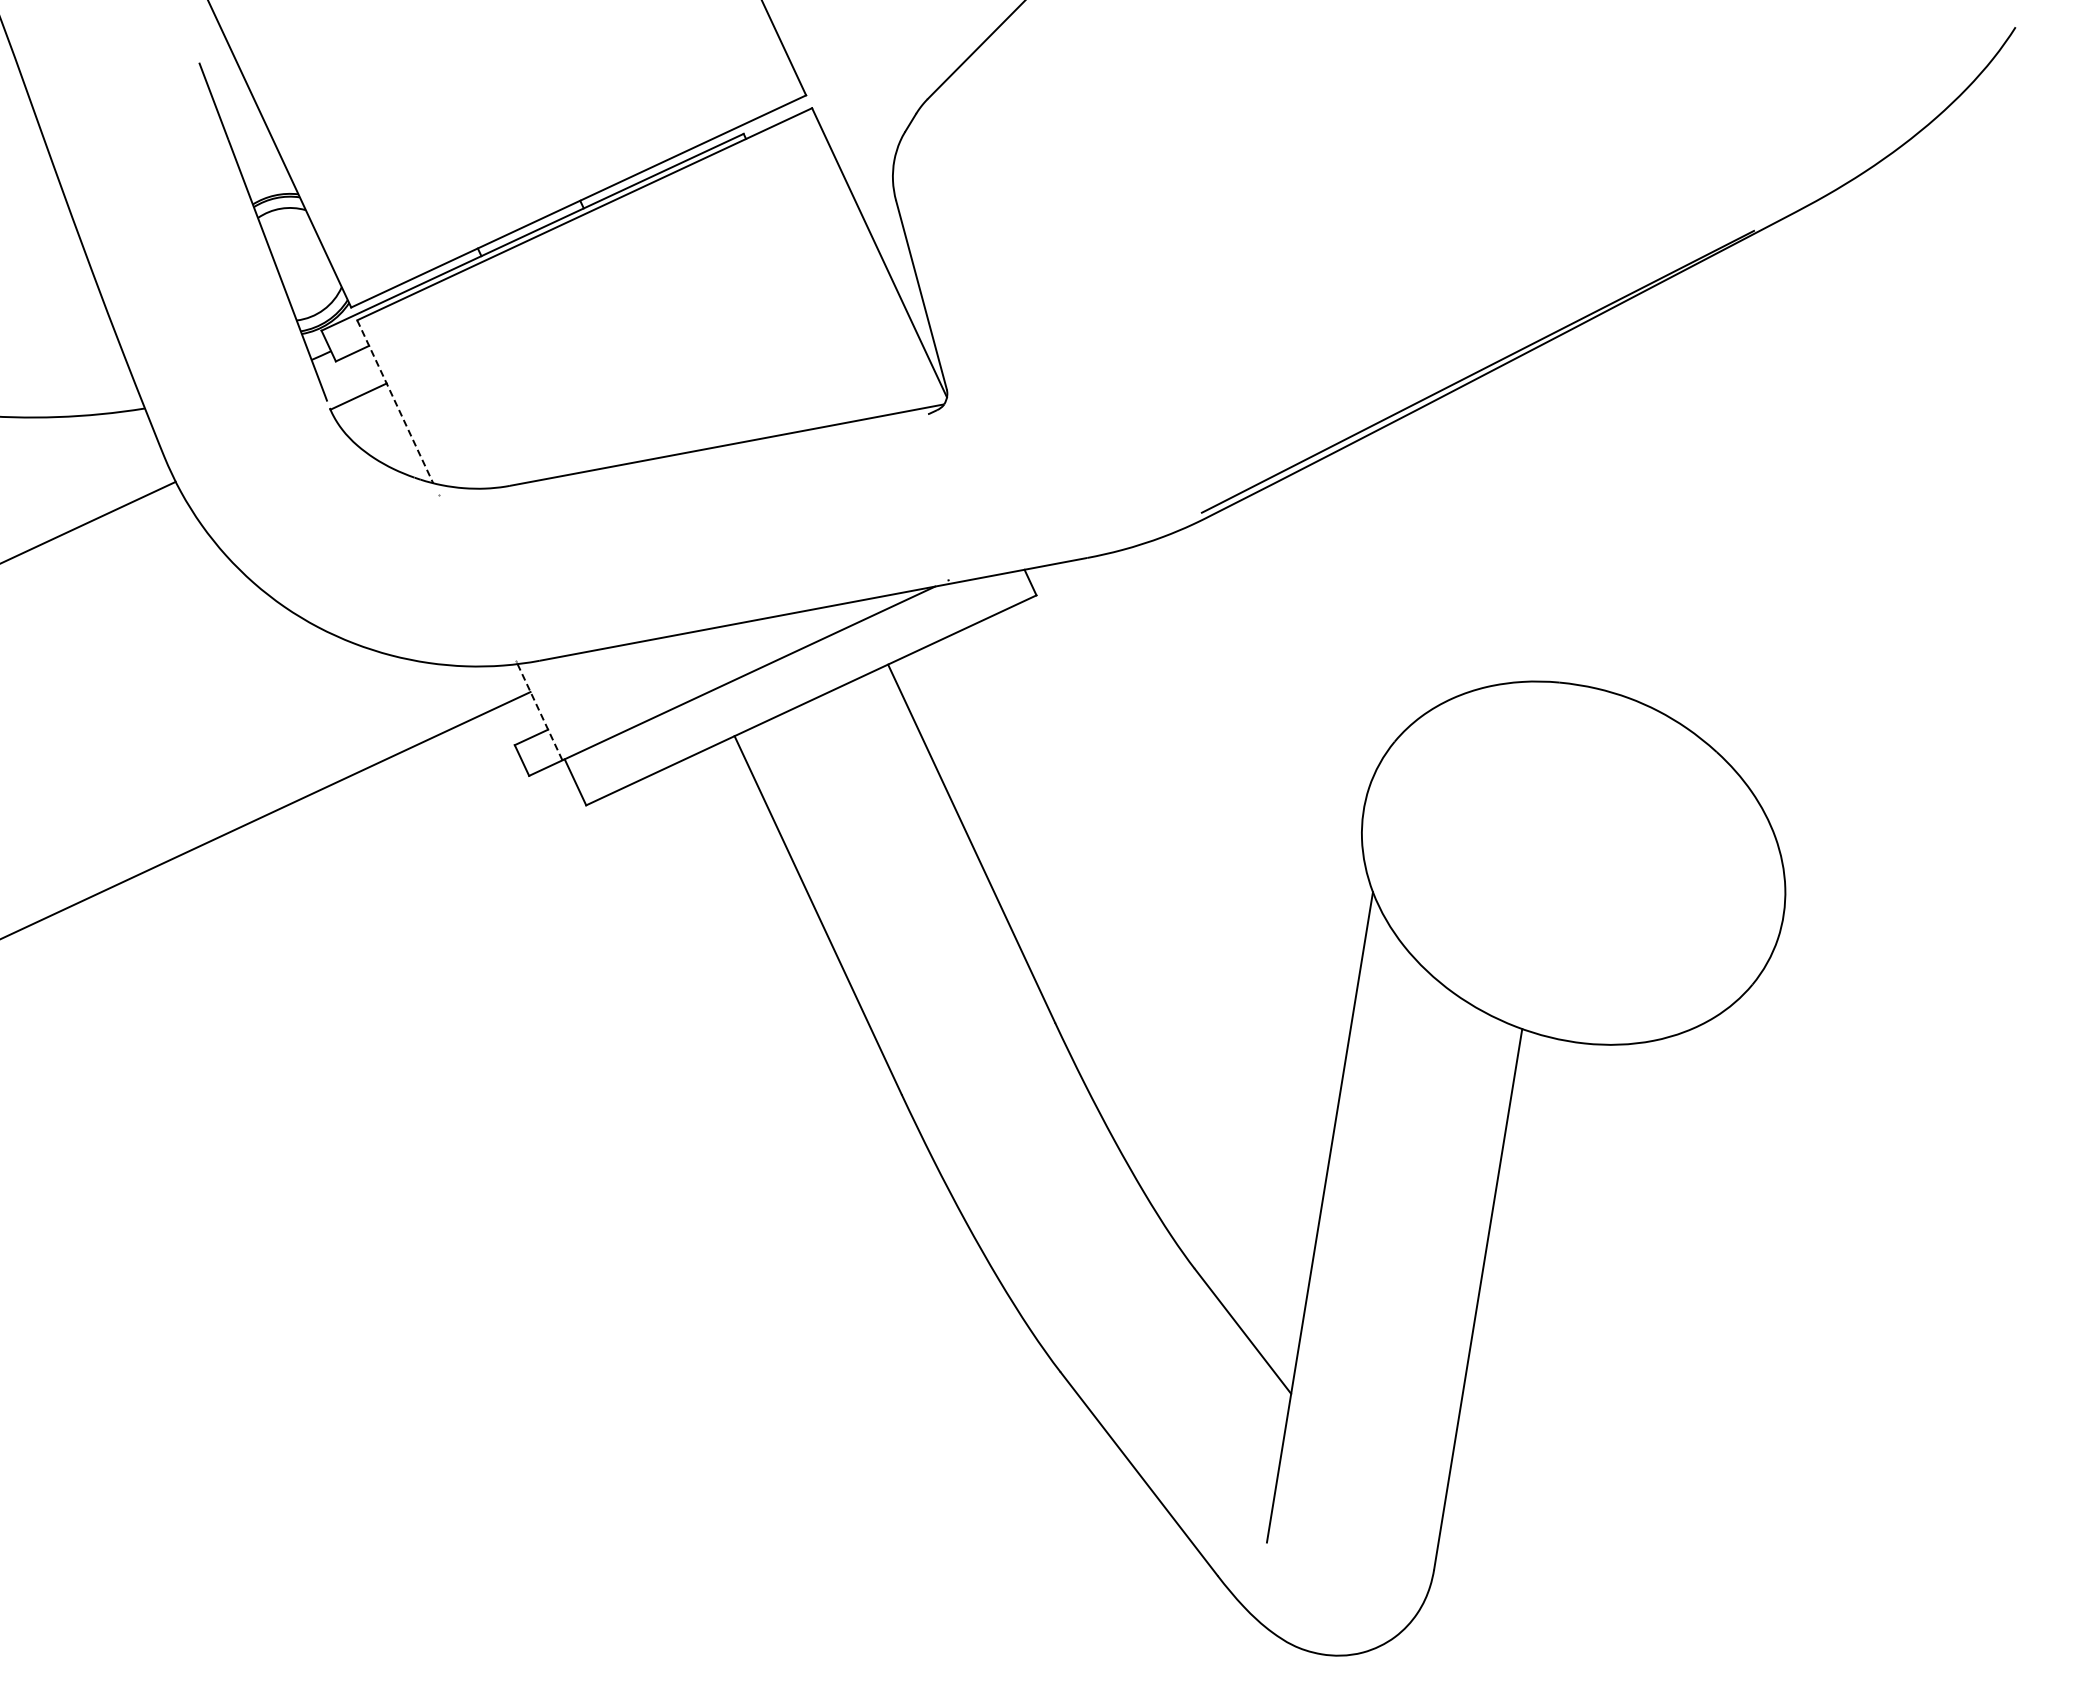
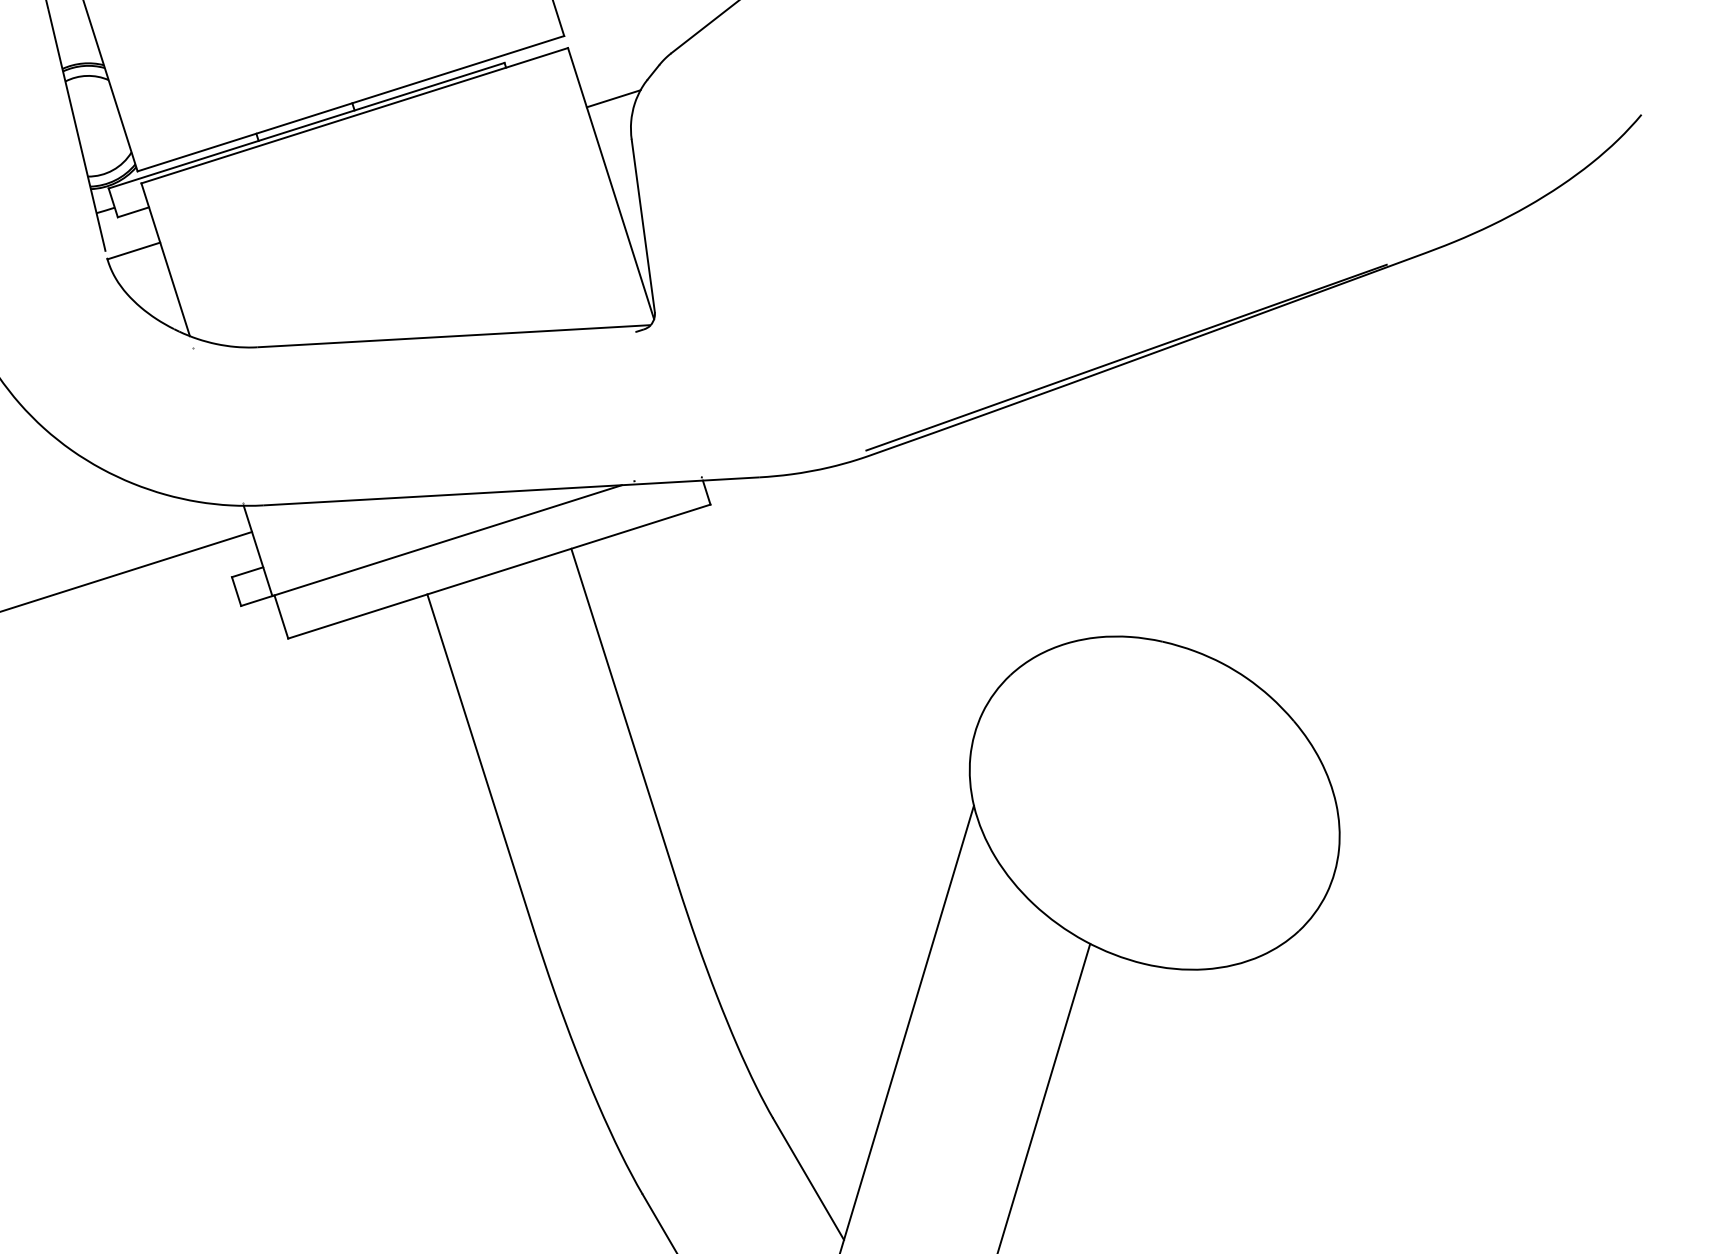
line: (869, 157) -> (613, 98), added
line: (395, 401) -> (165, 259), dashed -> solid
line: (540, 712) -> (258, 551), dashed -> solid

